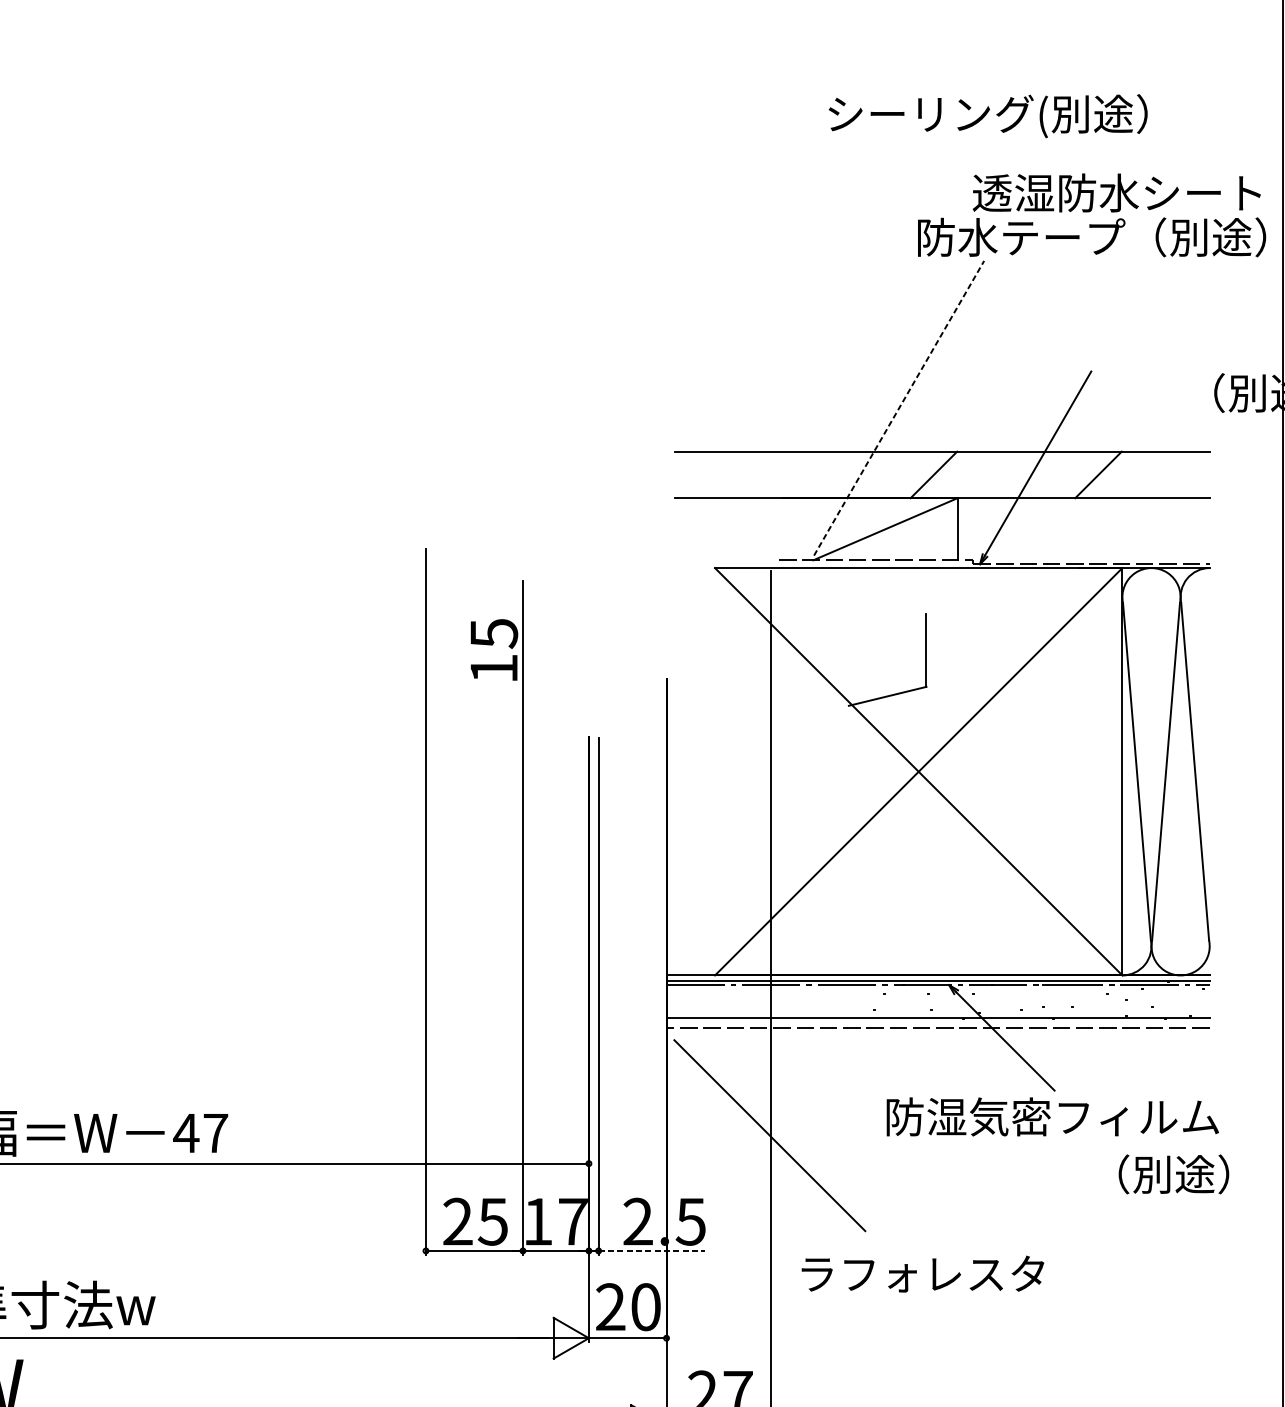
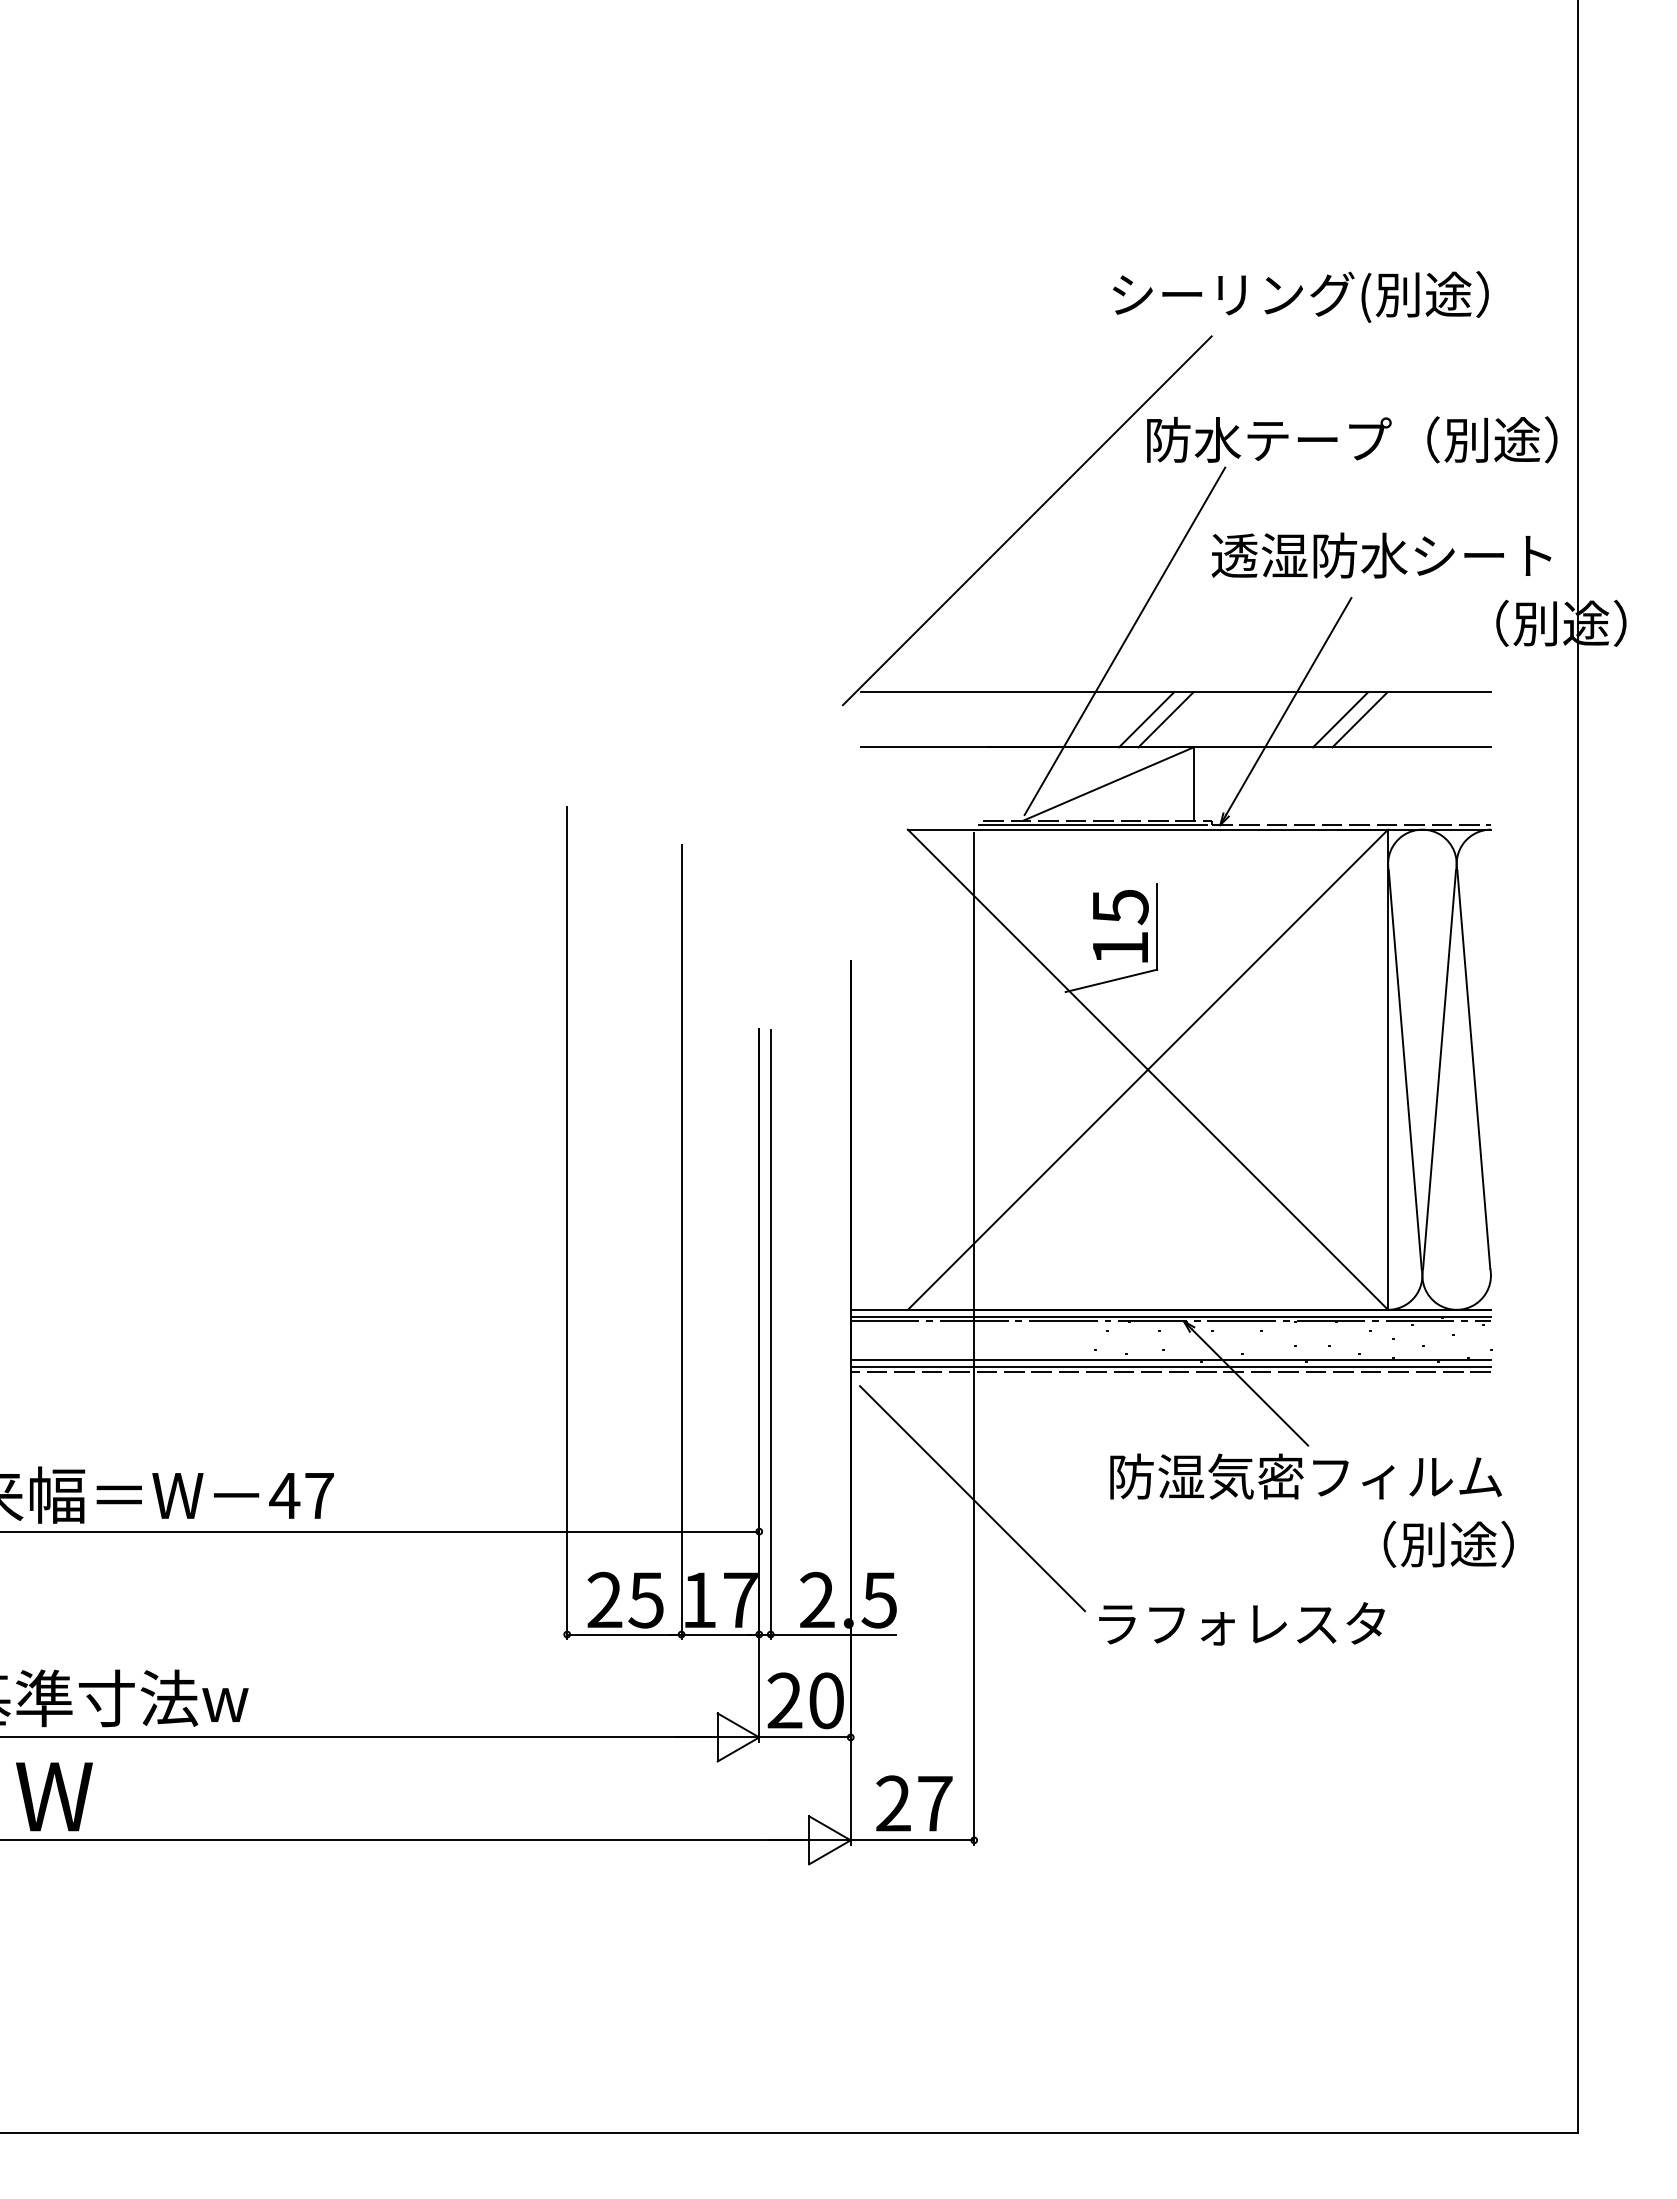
text: (987, 115) -> (1300, 296), moved
text: (1116, 192) -> (1381, 555), moved
line: (815, 305) -> (1026, 520), added
line: (898, 408) -> (1124, 641), dashed -> solid
line: (917, 474) -> (1146, 719), added
line: (1082, 474) -> (1340, 719), added
line: (871, 564) -> (1092, 825), added
text: (494, 650) -> (1120, 926), moved
line: (937, 1024) -> (1170, 1367), added
line: (651, 1250) -> (833, 1634), dashed -> solid
text: (922, 1273) -> (1241, 1623), moved

